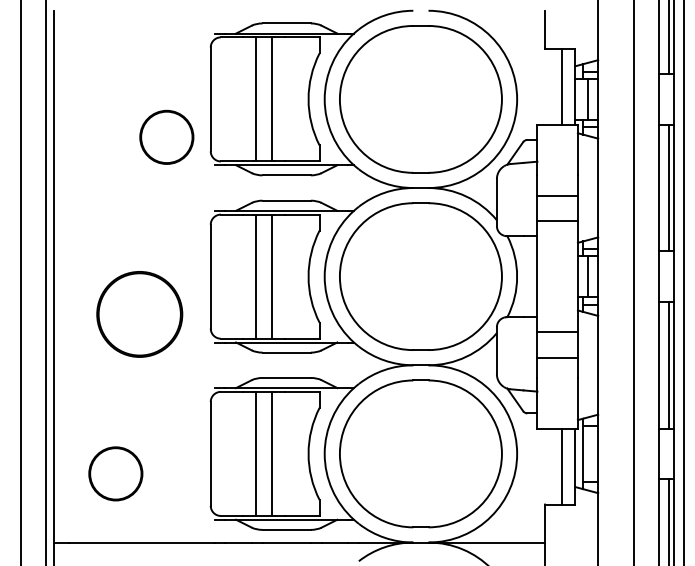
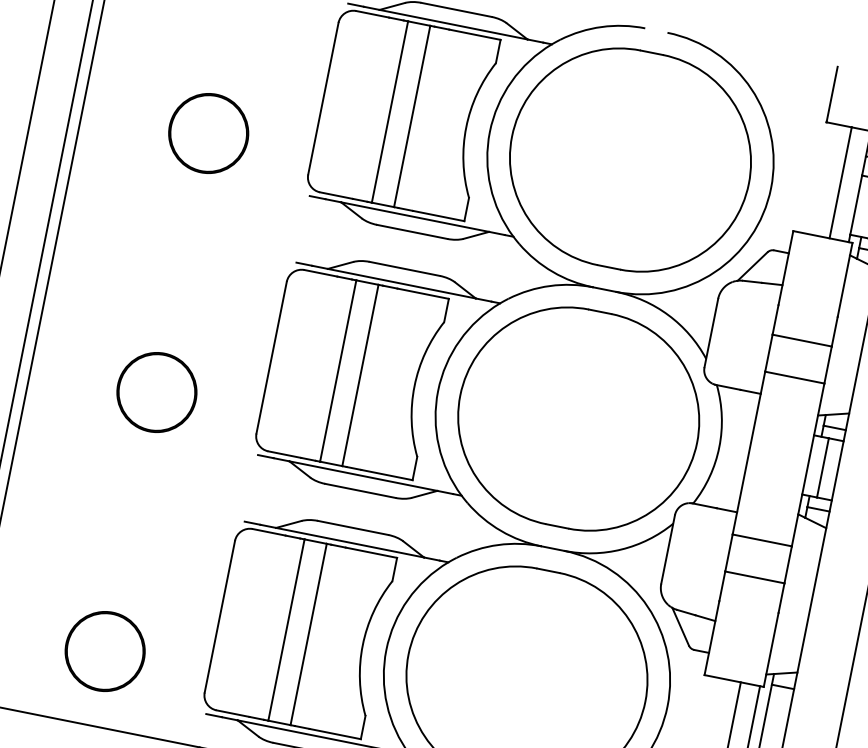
circle: (166, 136) -> (208, 132), moved
circle: (139, 314) -> (156, 392), size x0.62
circle: (115, 473) -> (104, 650), moved

